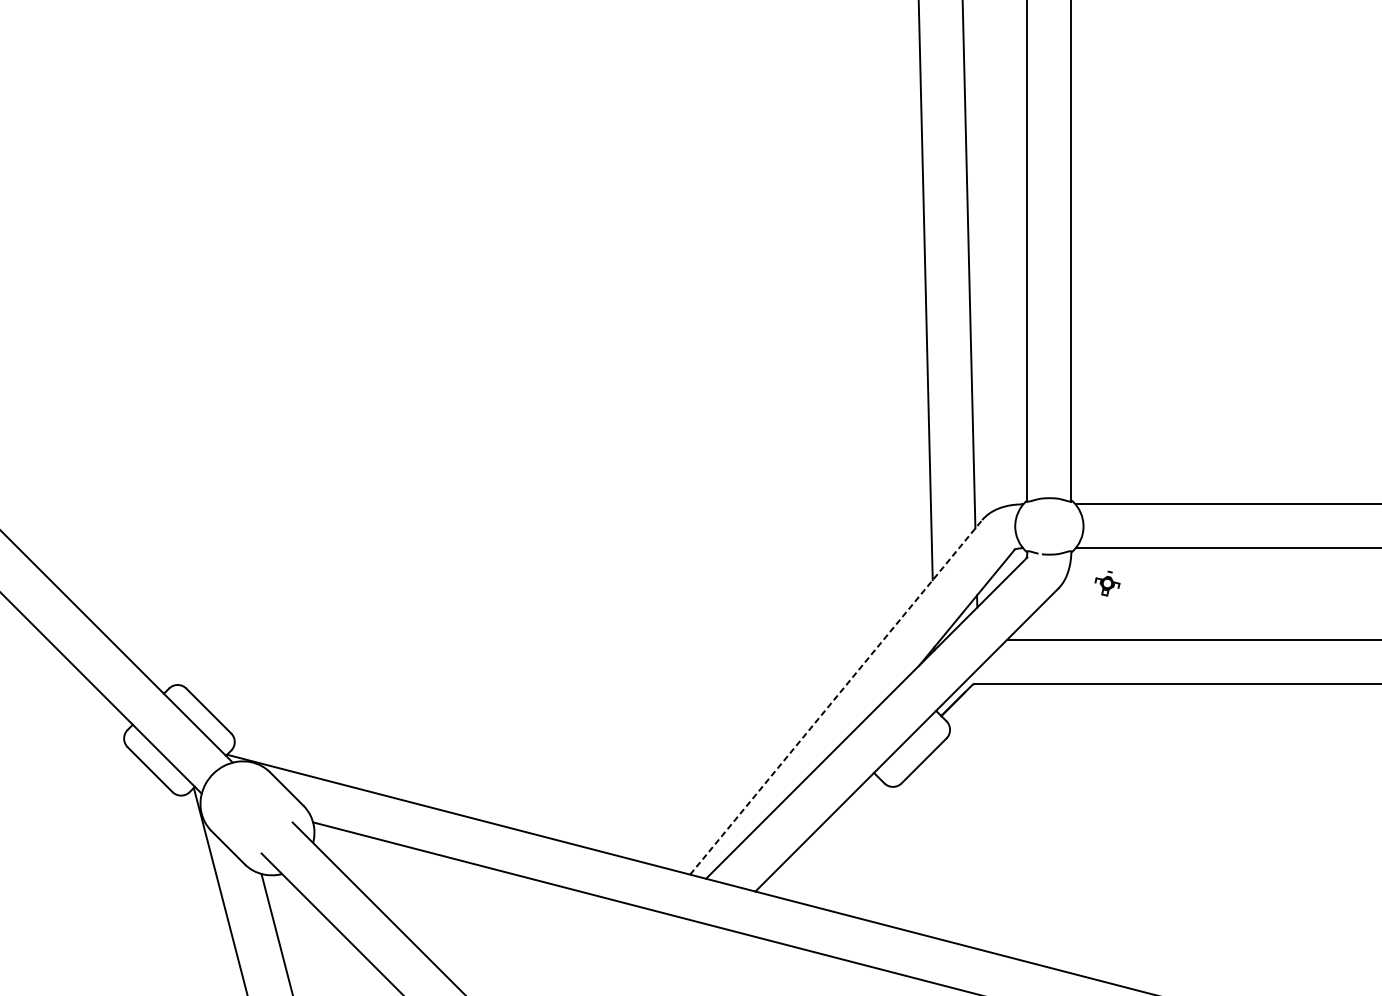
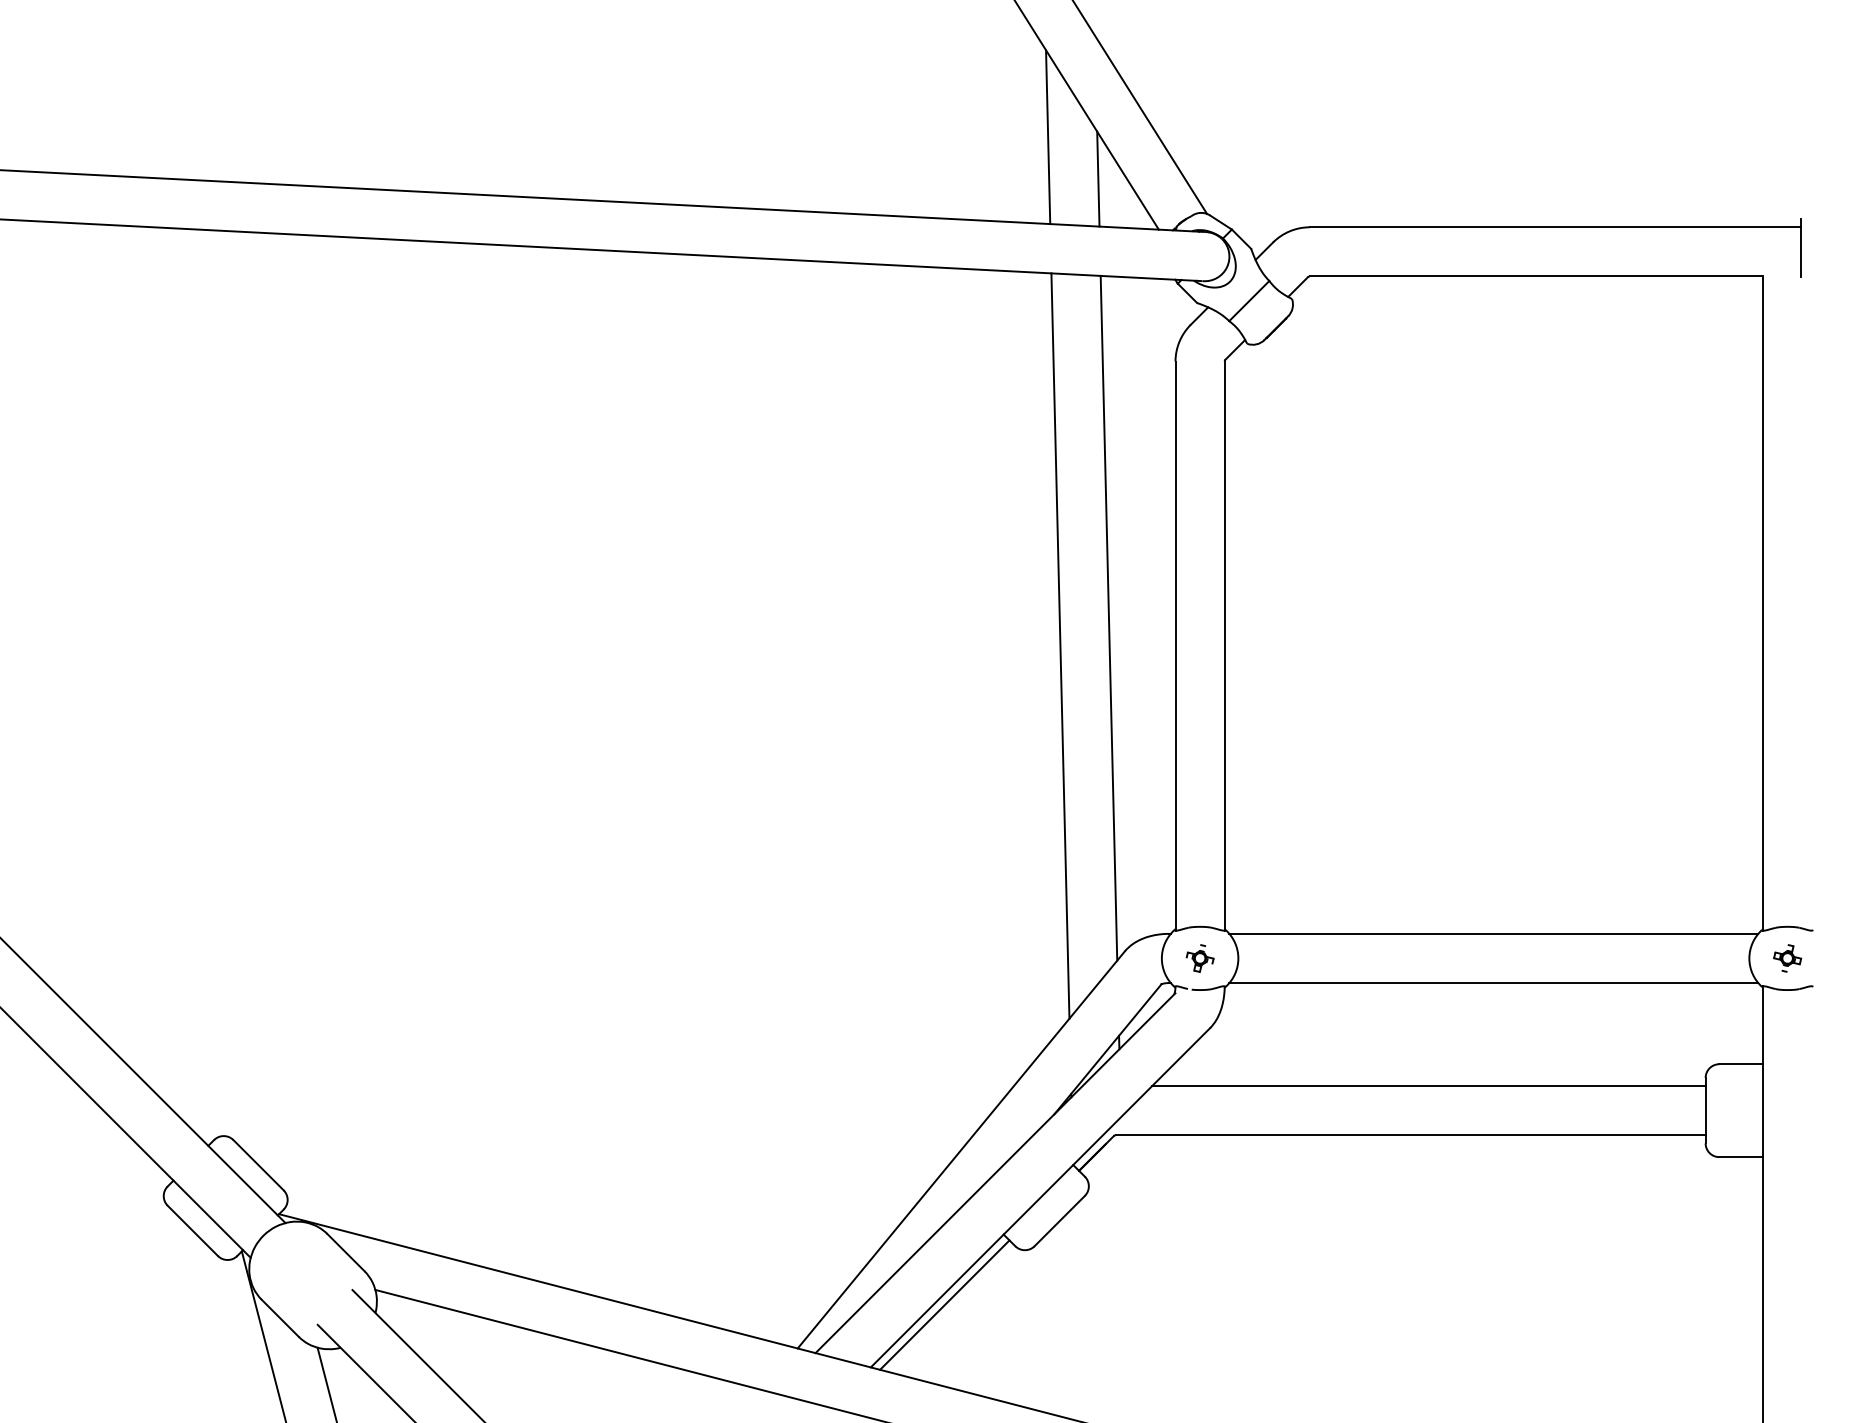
part: (1106, 583) -> (1199, 958), moved
line: (836, 696) -> (961, 1149), dashed -> solid
line: (821, 835) -> (944, 1304), added

